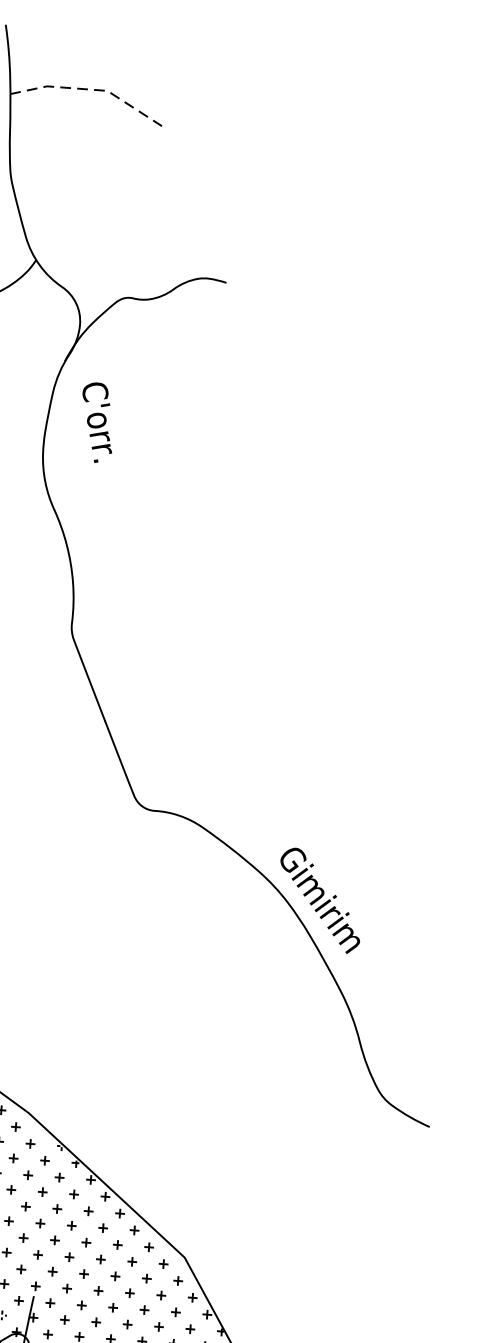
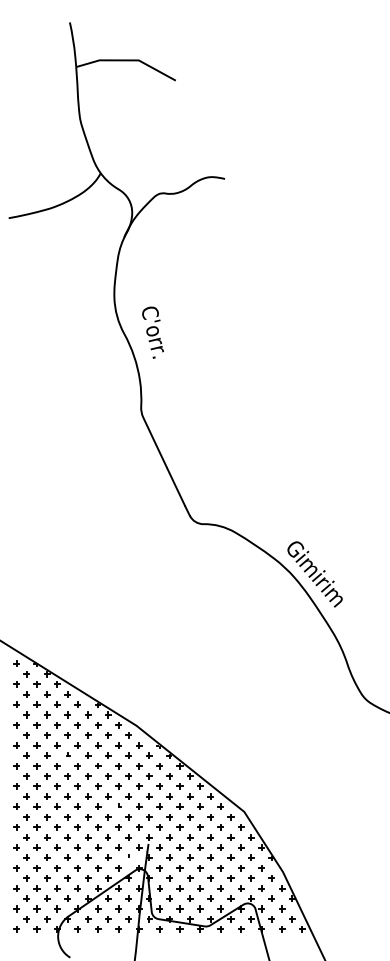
line: (91, 89) -> (128, 60), dashed -> solid
text: (96, 422) -> (152, 332), moved

